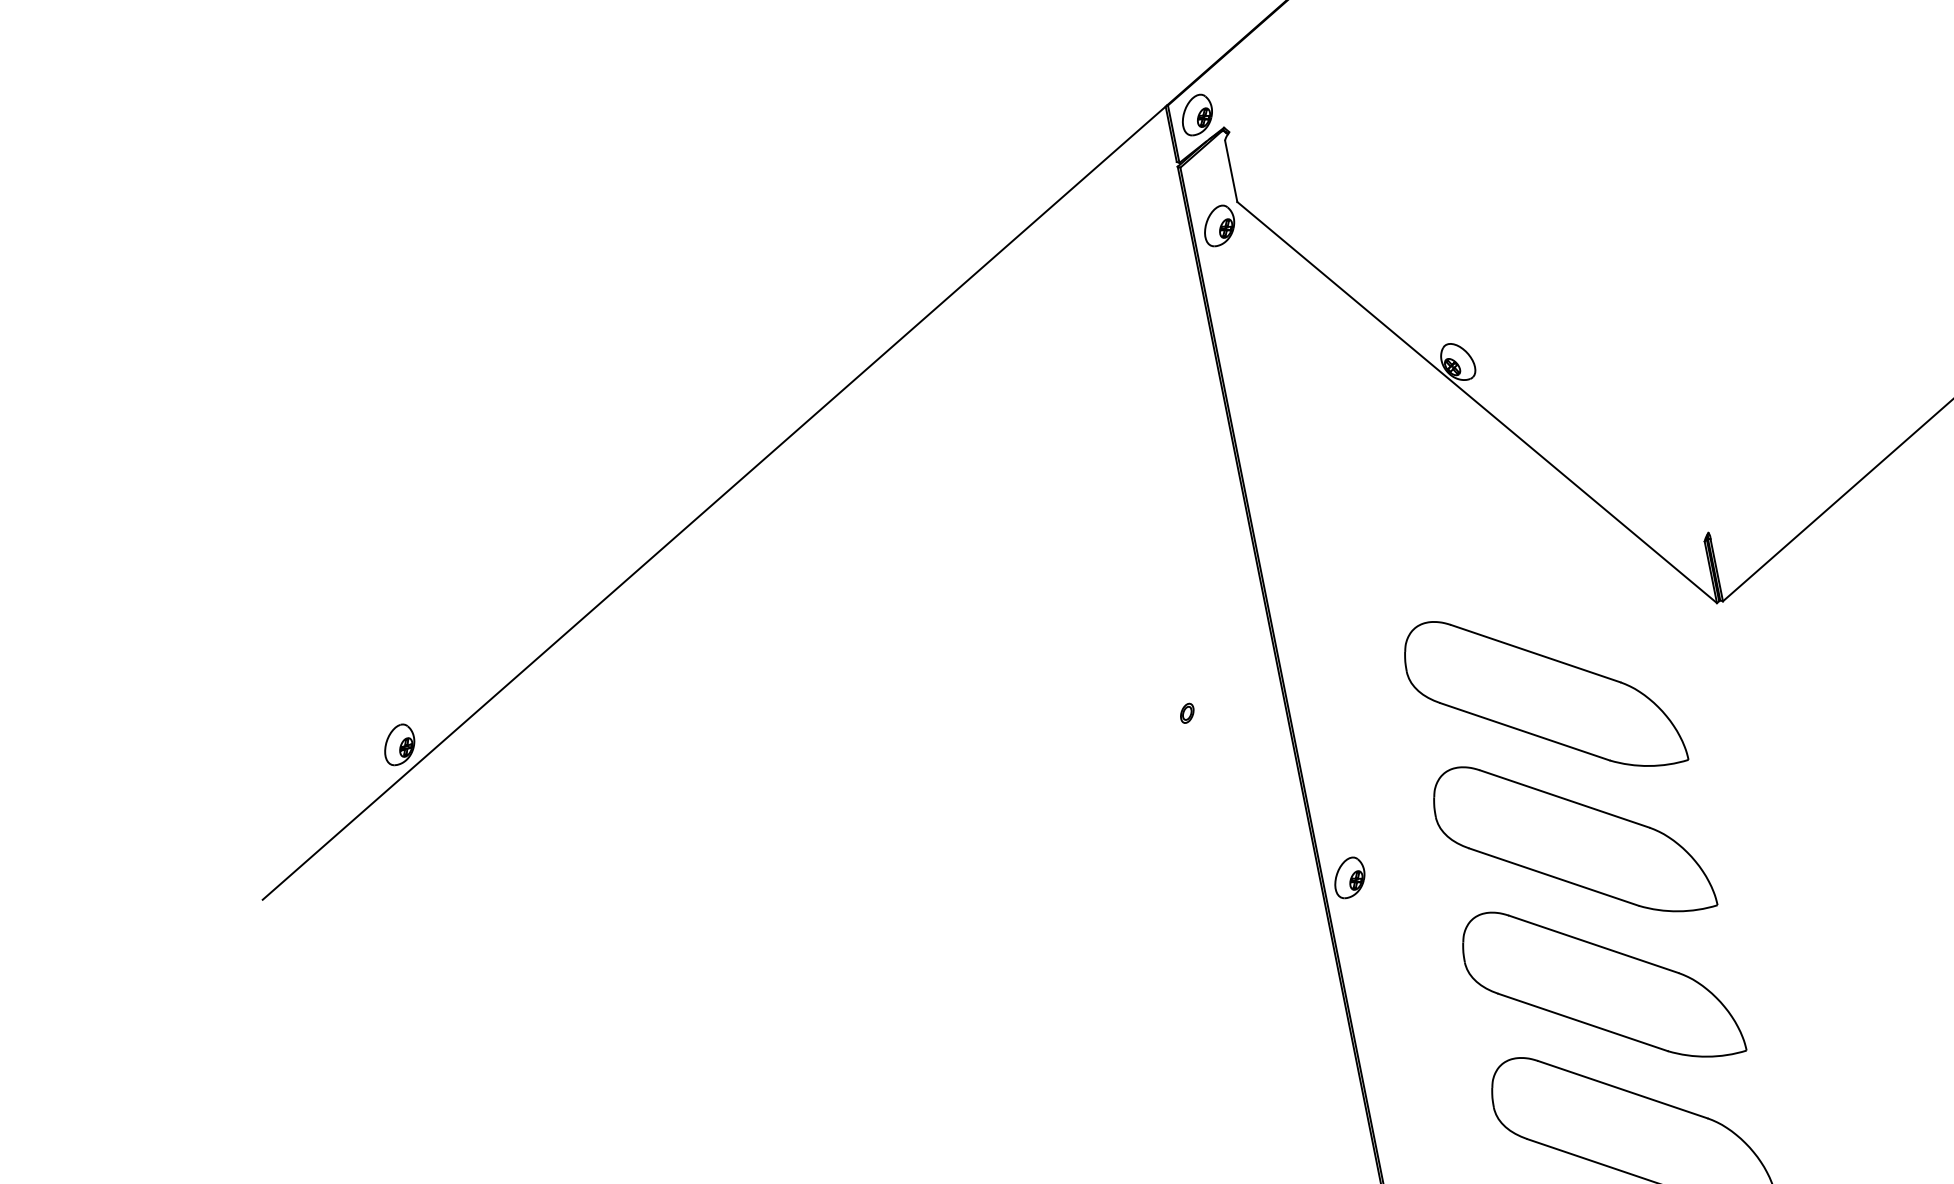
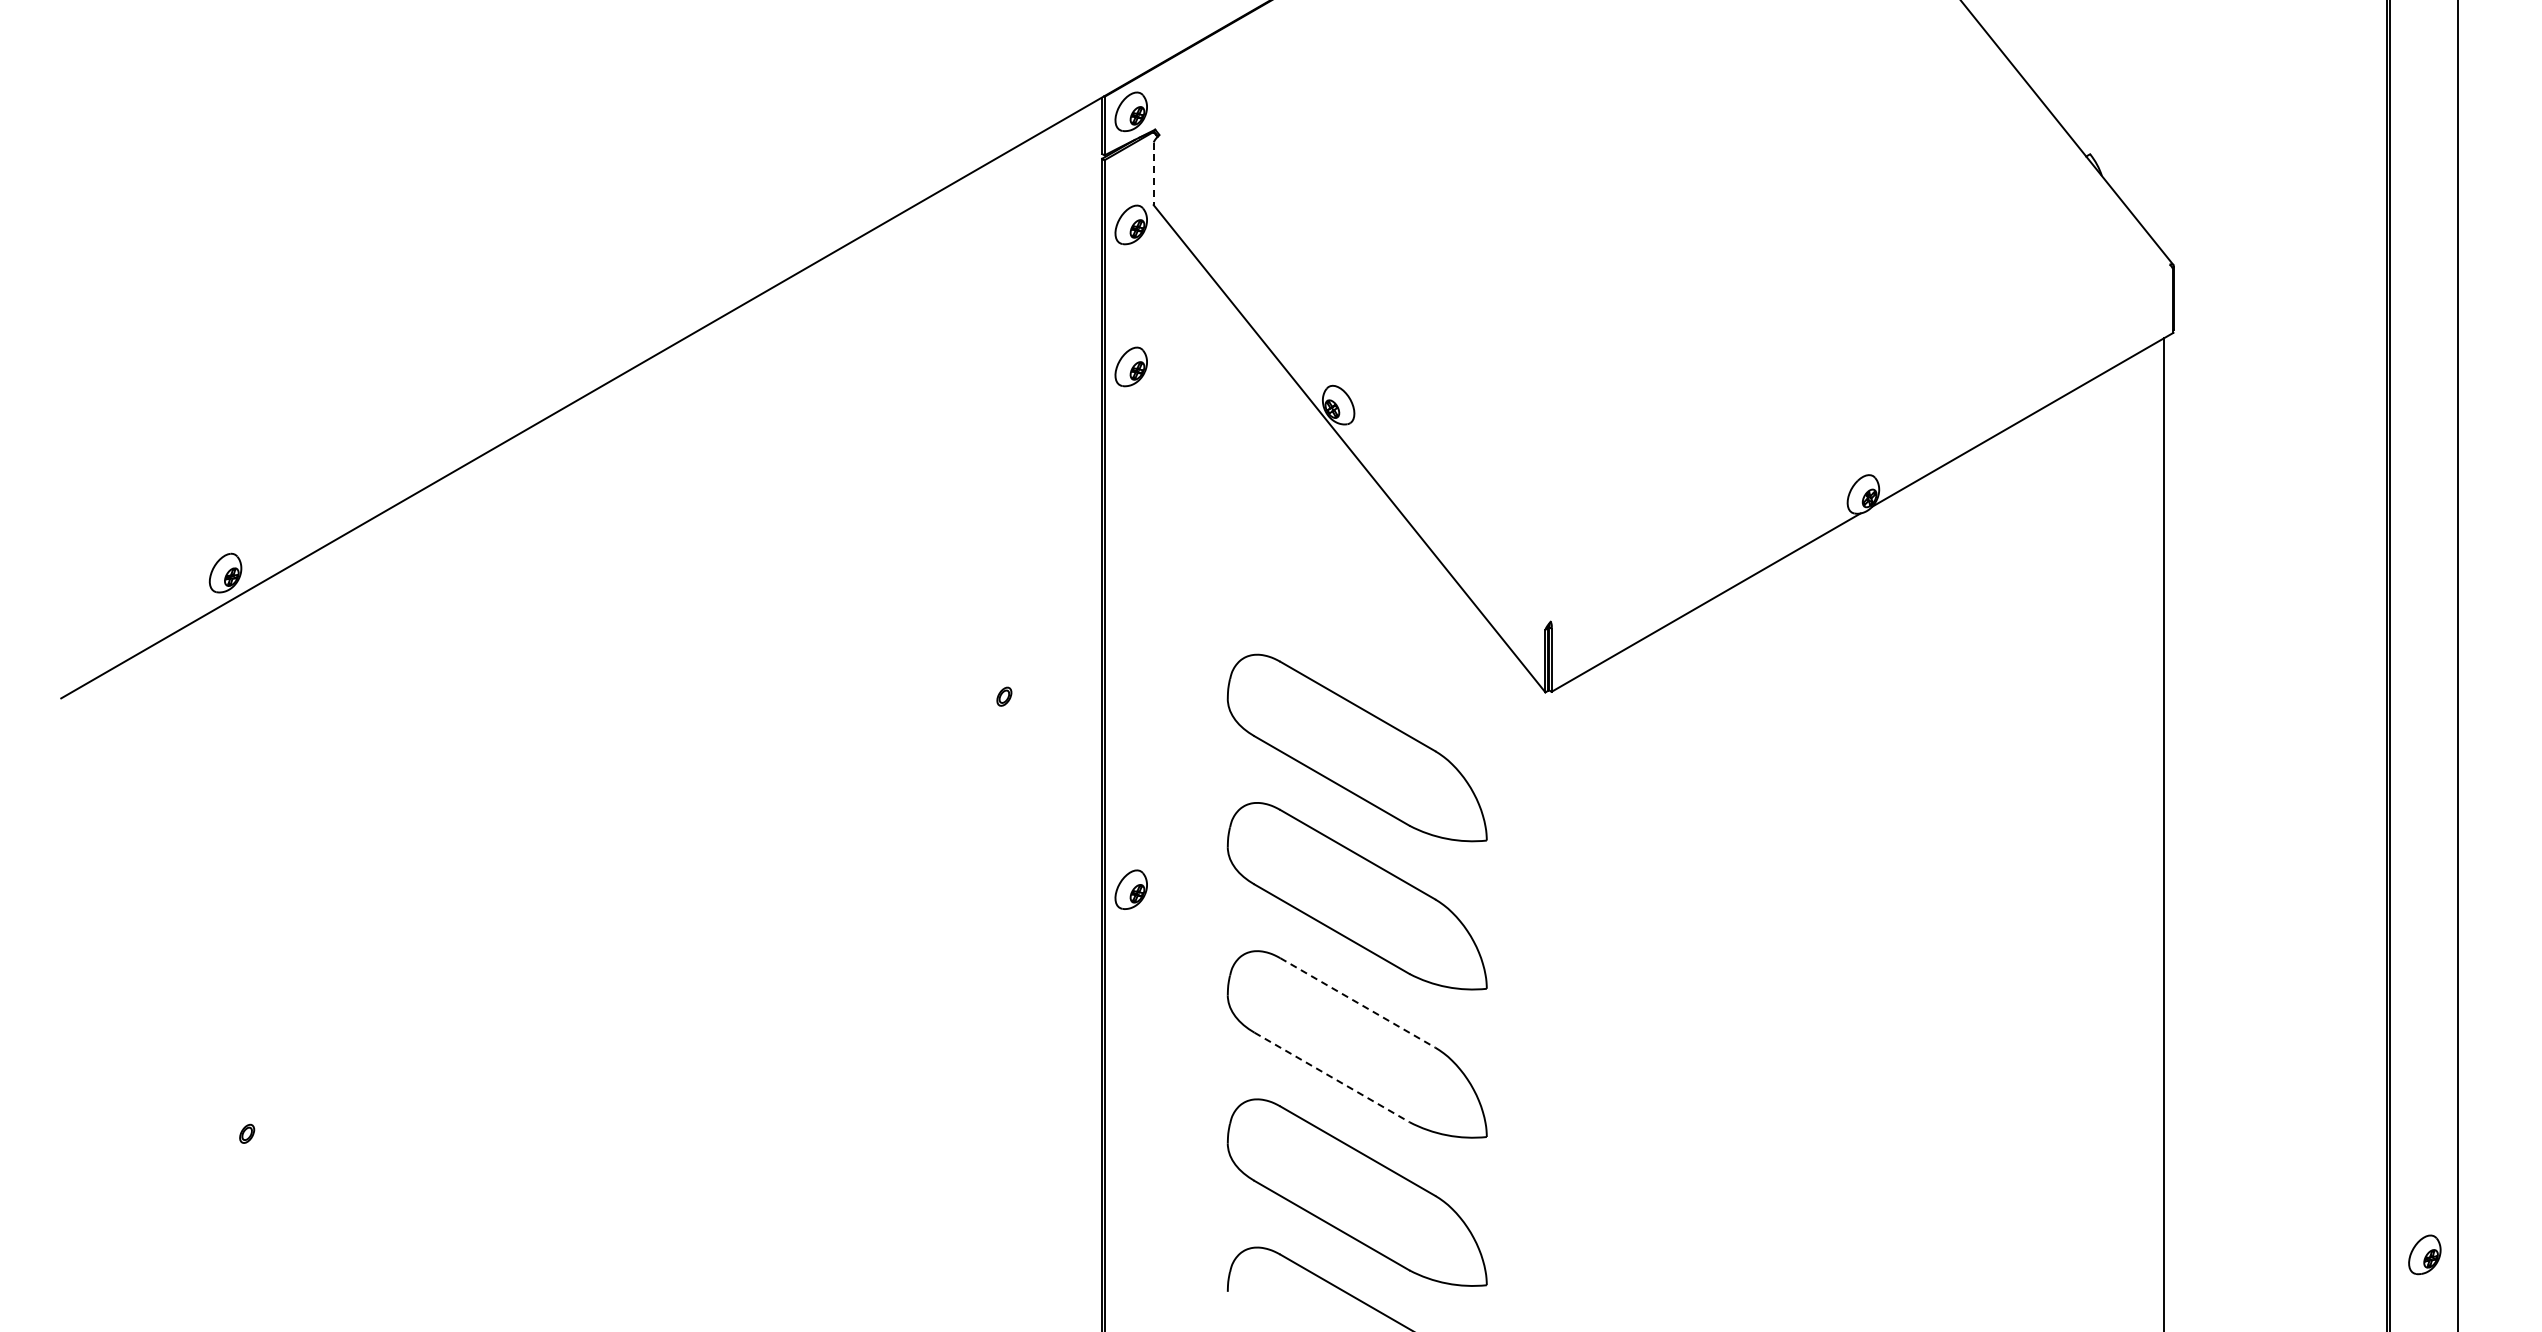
line: (1231, 172) -> (1153, 174), solid -> dashed
part: (1246, 364) -> (1130, 366), added
line: (1594, 944) -> (1358, 1003), solid -> dashed
line: (1583, 1022) -> (1332, 1077), solid -> dashed

